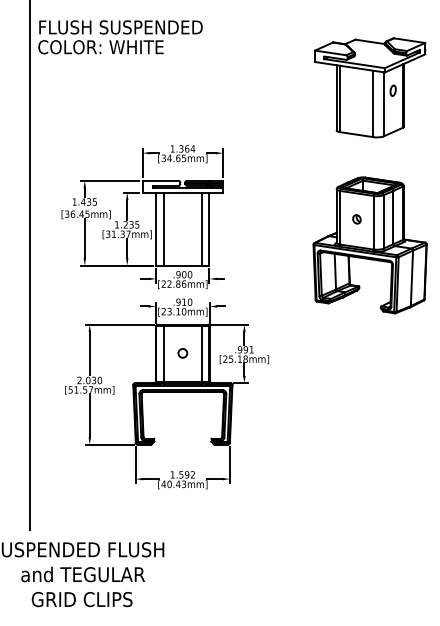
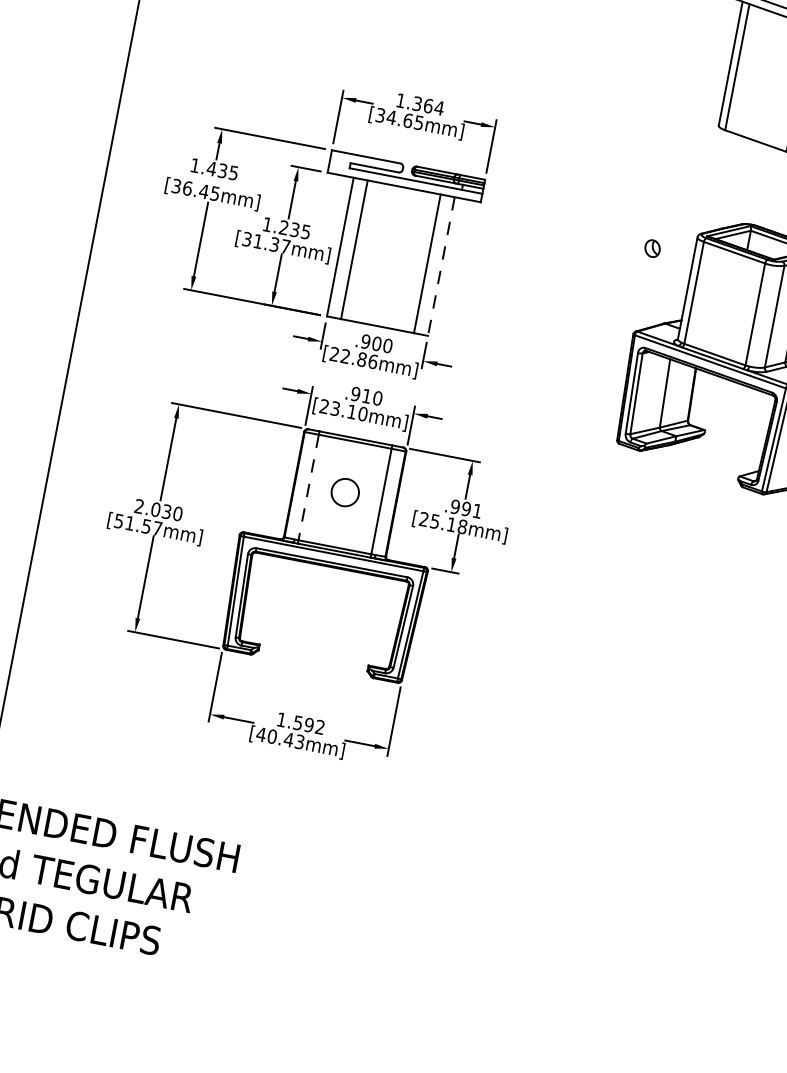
part: (356, 219) -> (651, 248), moved
line: (209, 229) -> (441, 267), solid -> dashed
circle: (182, 353) -> (344, 492), size x1.6
line: (163, 354) -> (308, 487), solid -> dashed

